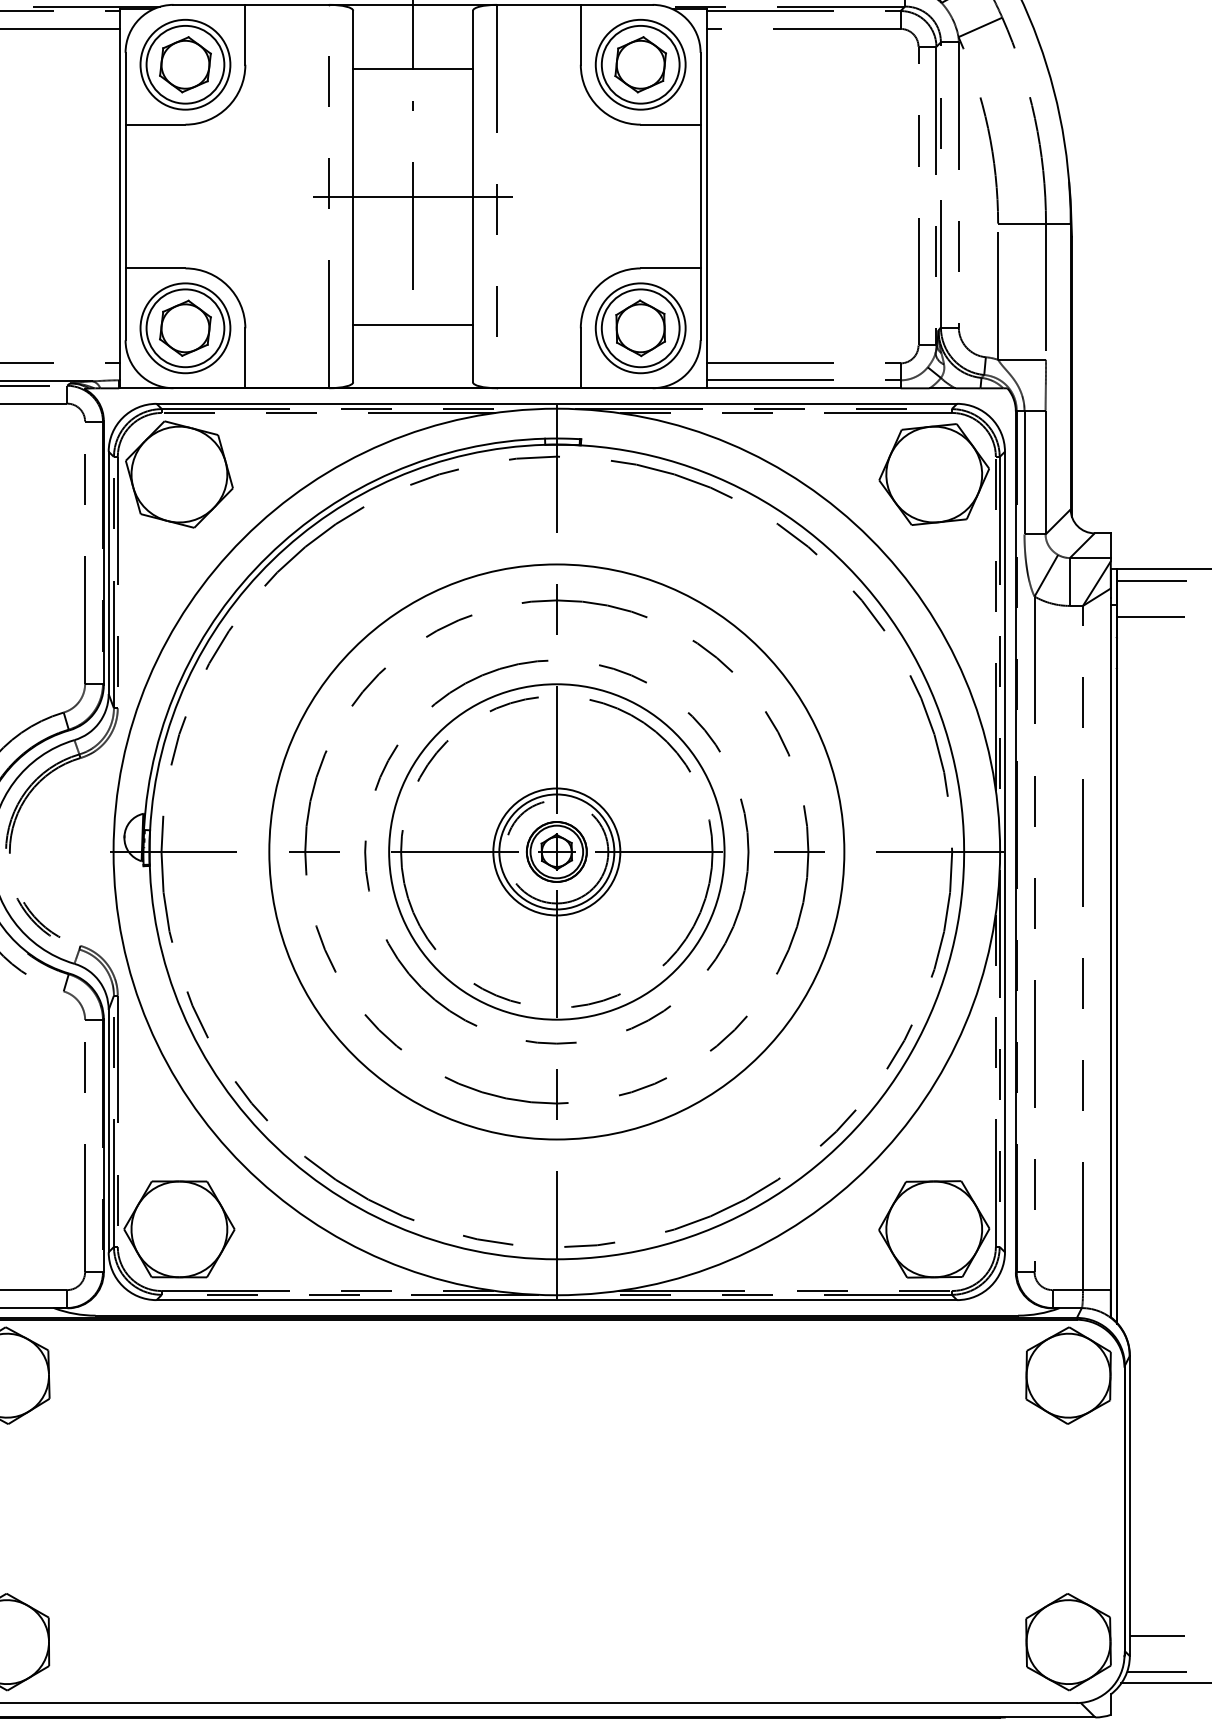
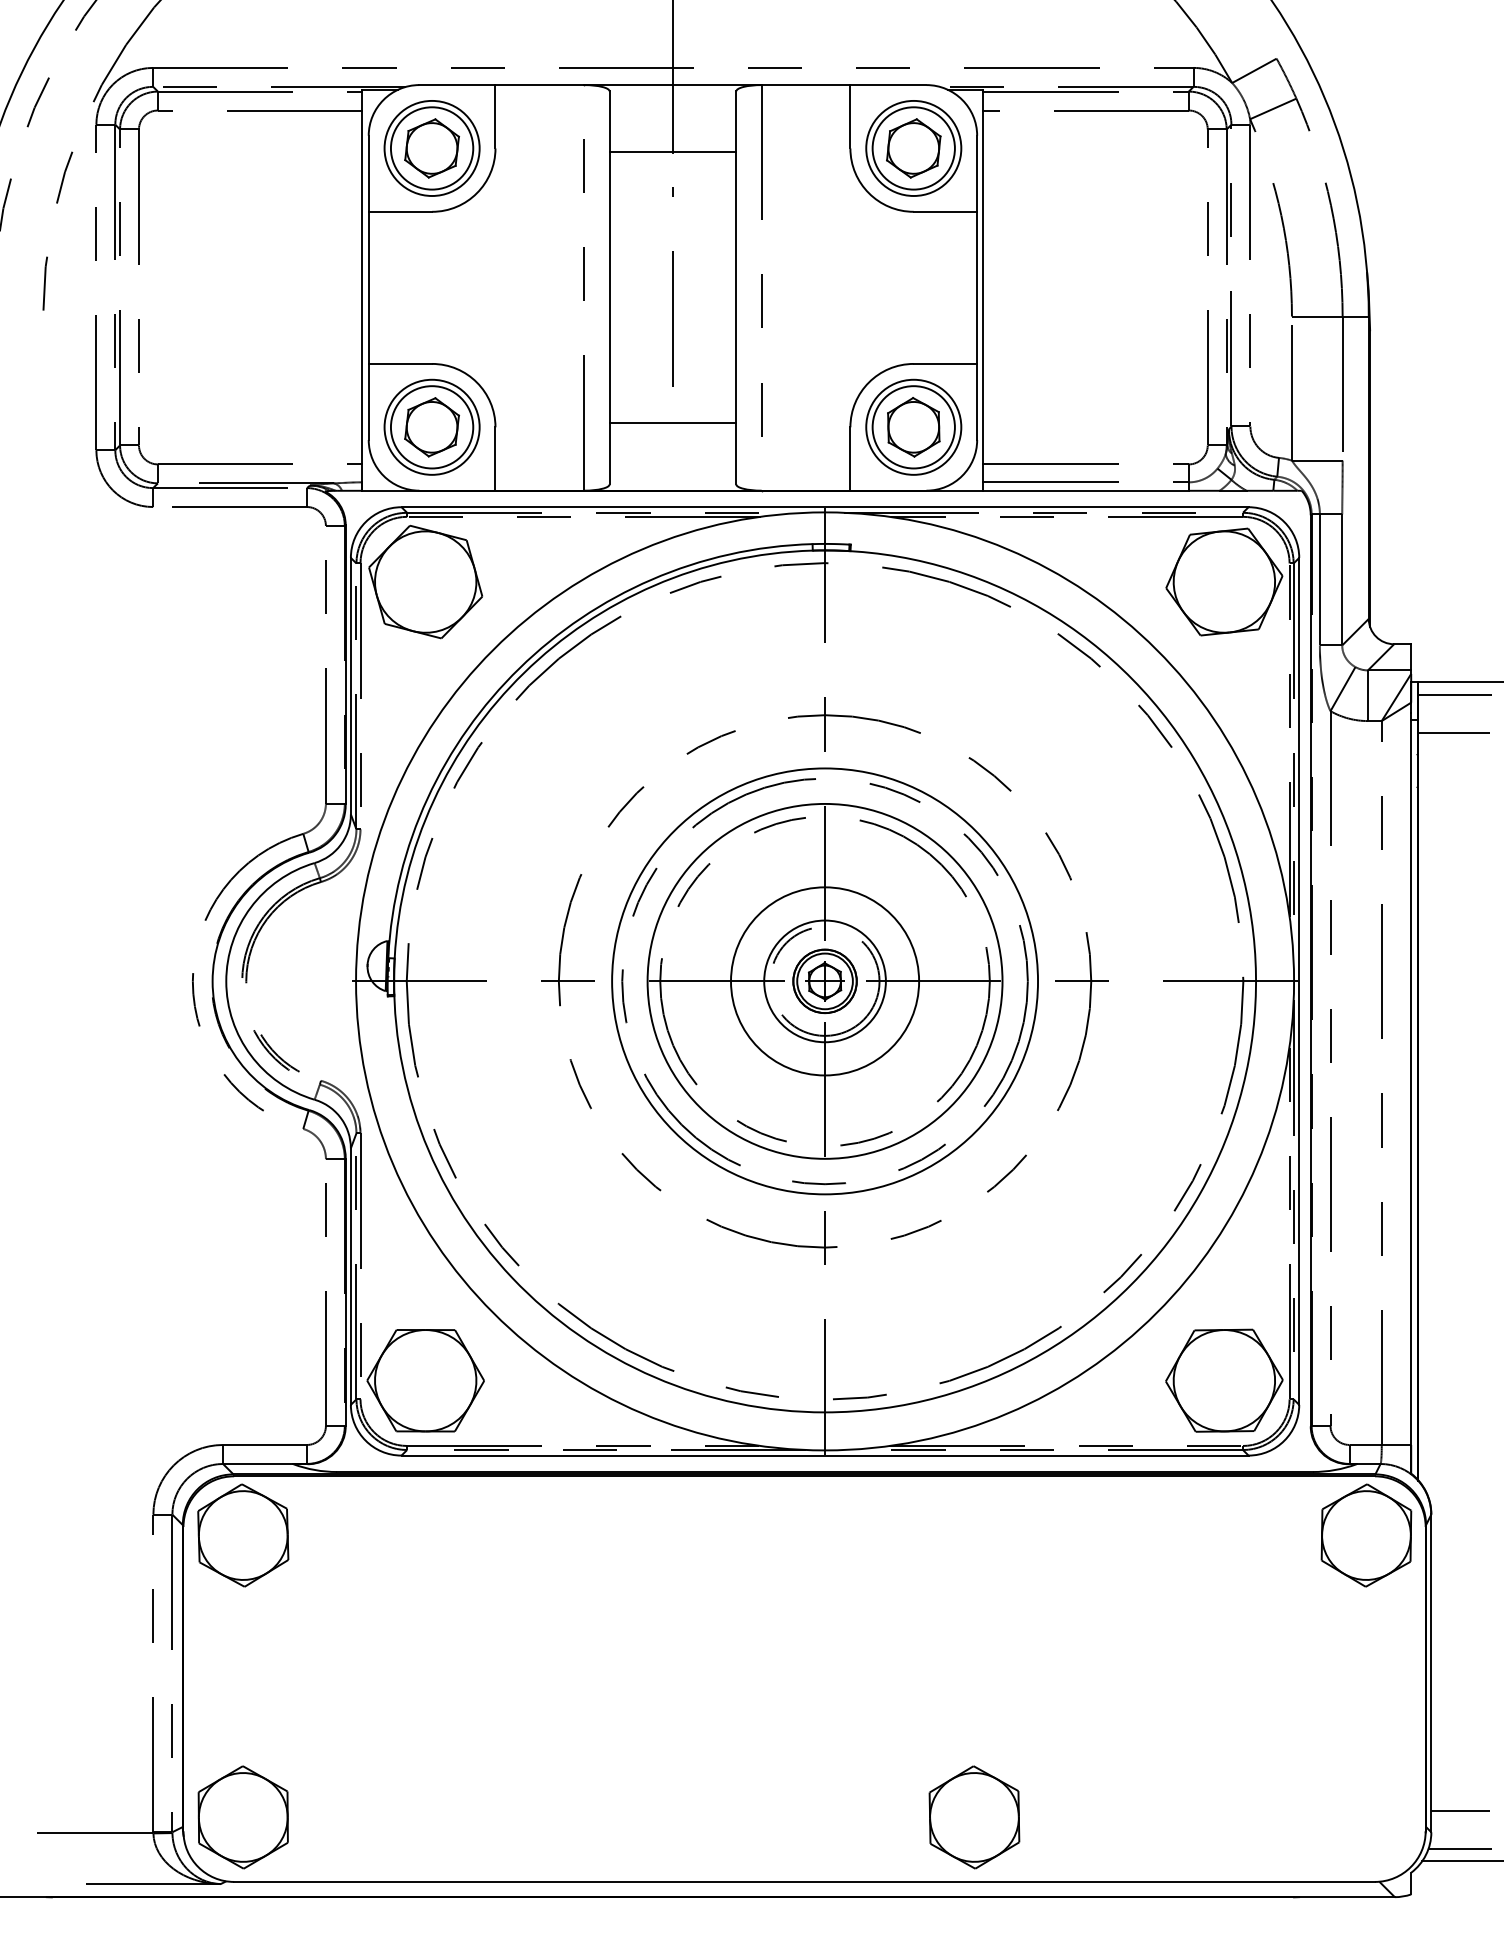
line: (412, 196) -> (672, 287), removed
circle: (556, 852) -> (824, 981), size x0.7
circle: (556, 852) -> (824, 981), size x1.4
part: (1068, 1642) -> (974, 1817), moved

